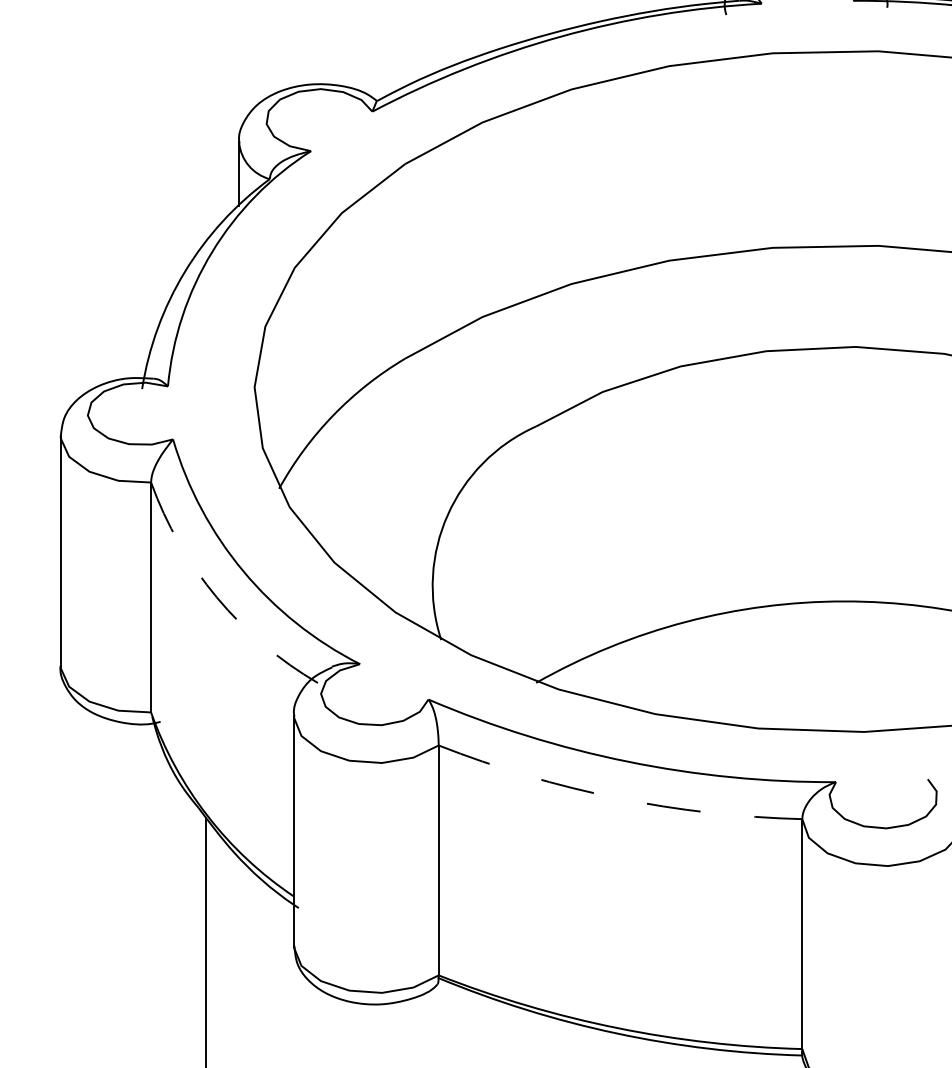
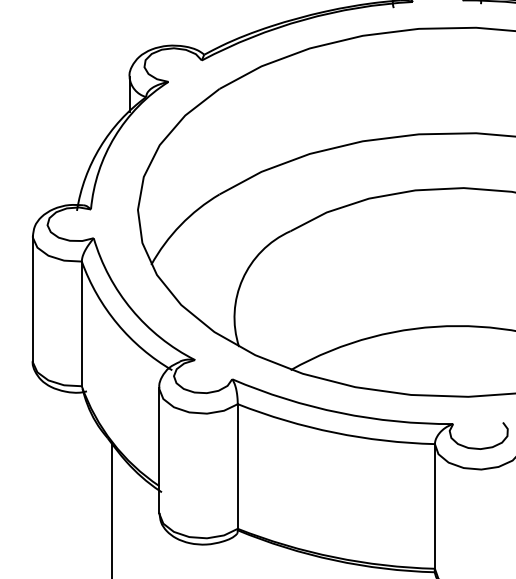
arc: (216, 596) -> (117, 323), dashed -> solid
arc: (617, 797) -> (334, 432), dashed -> solid

